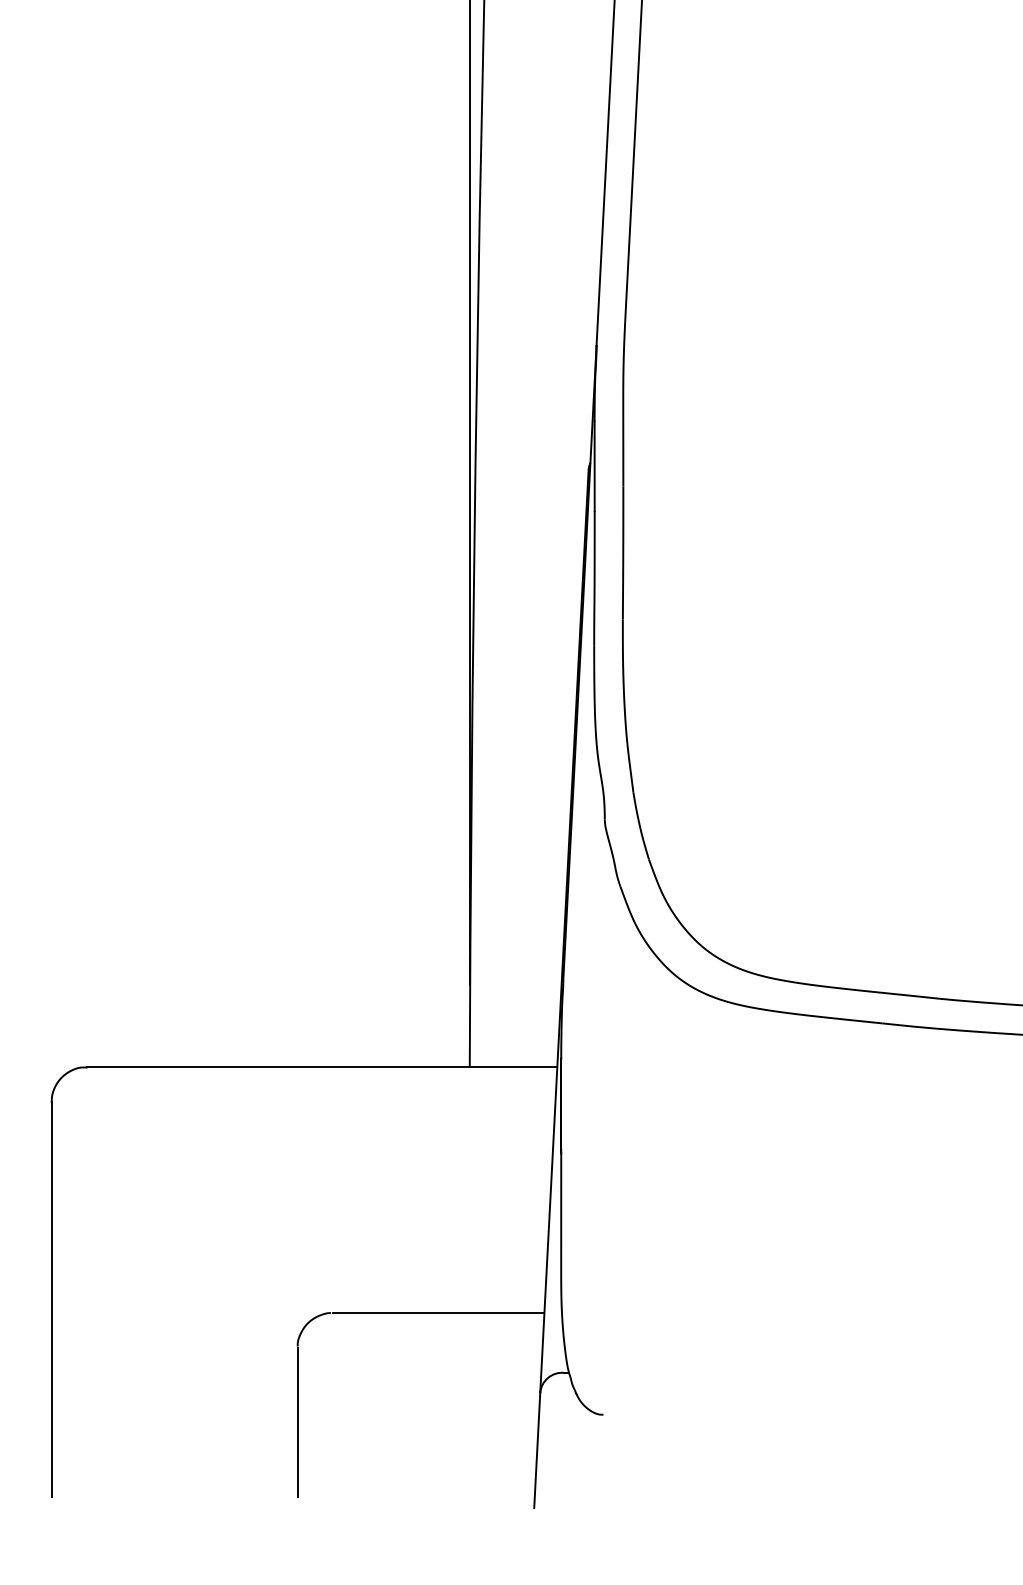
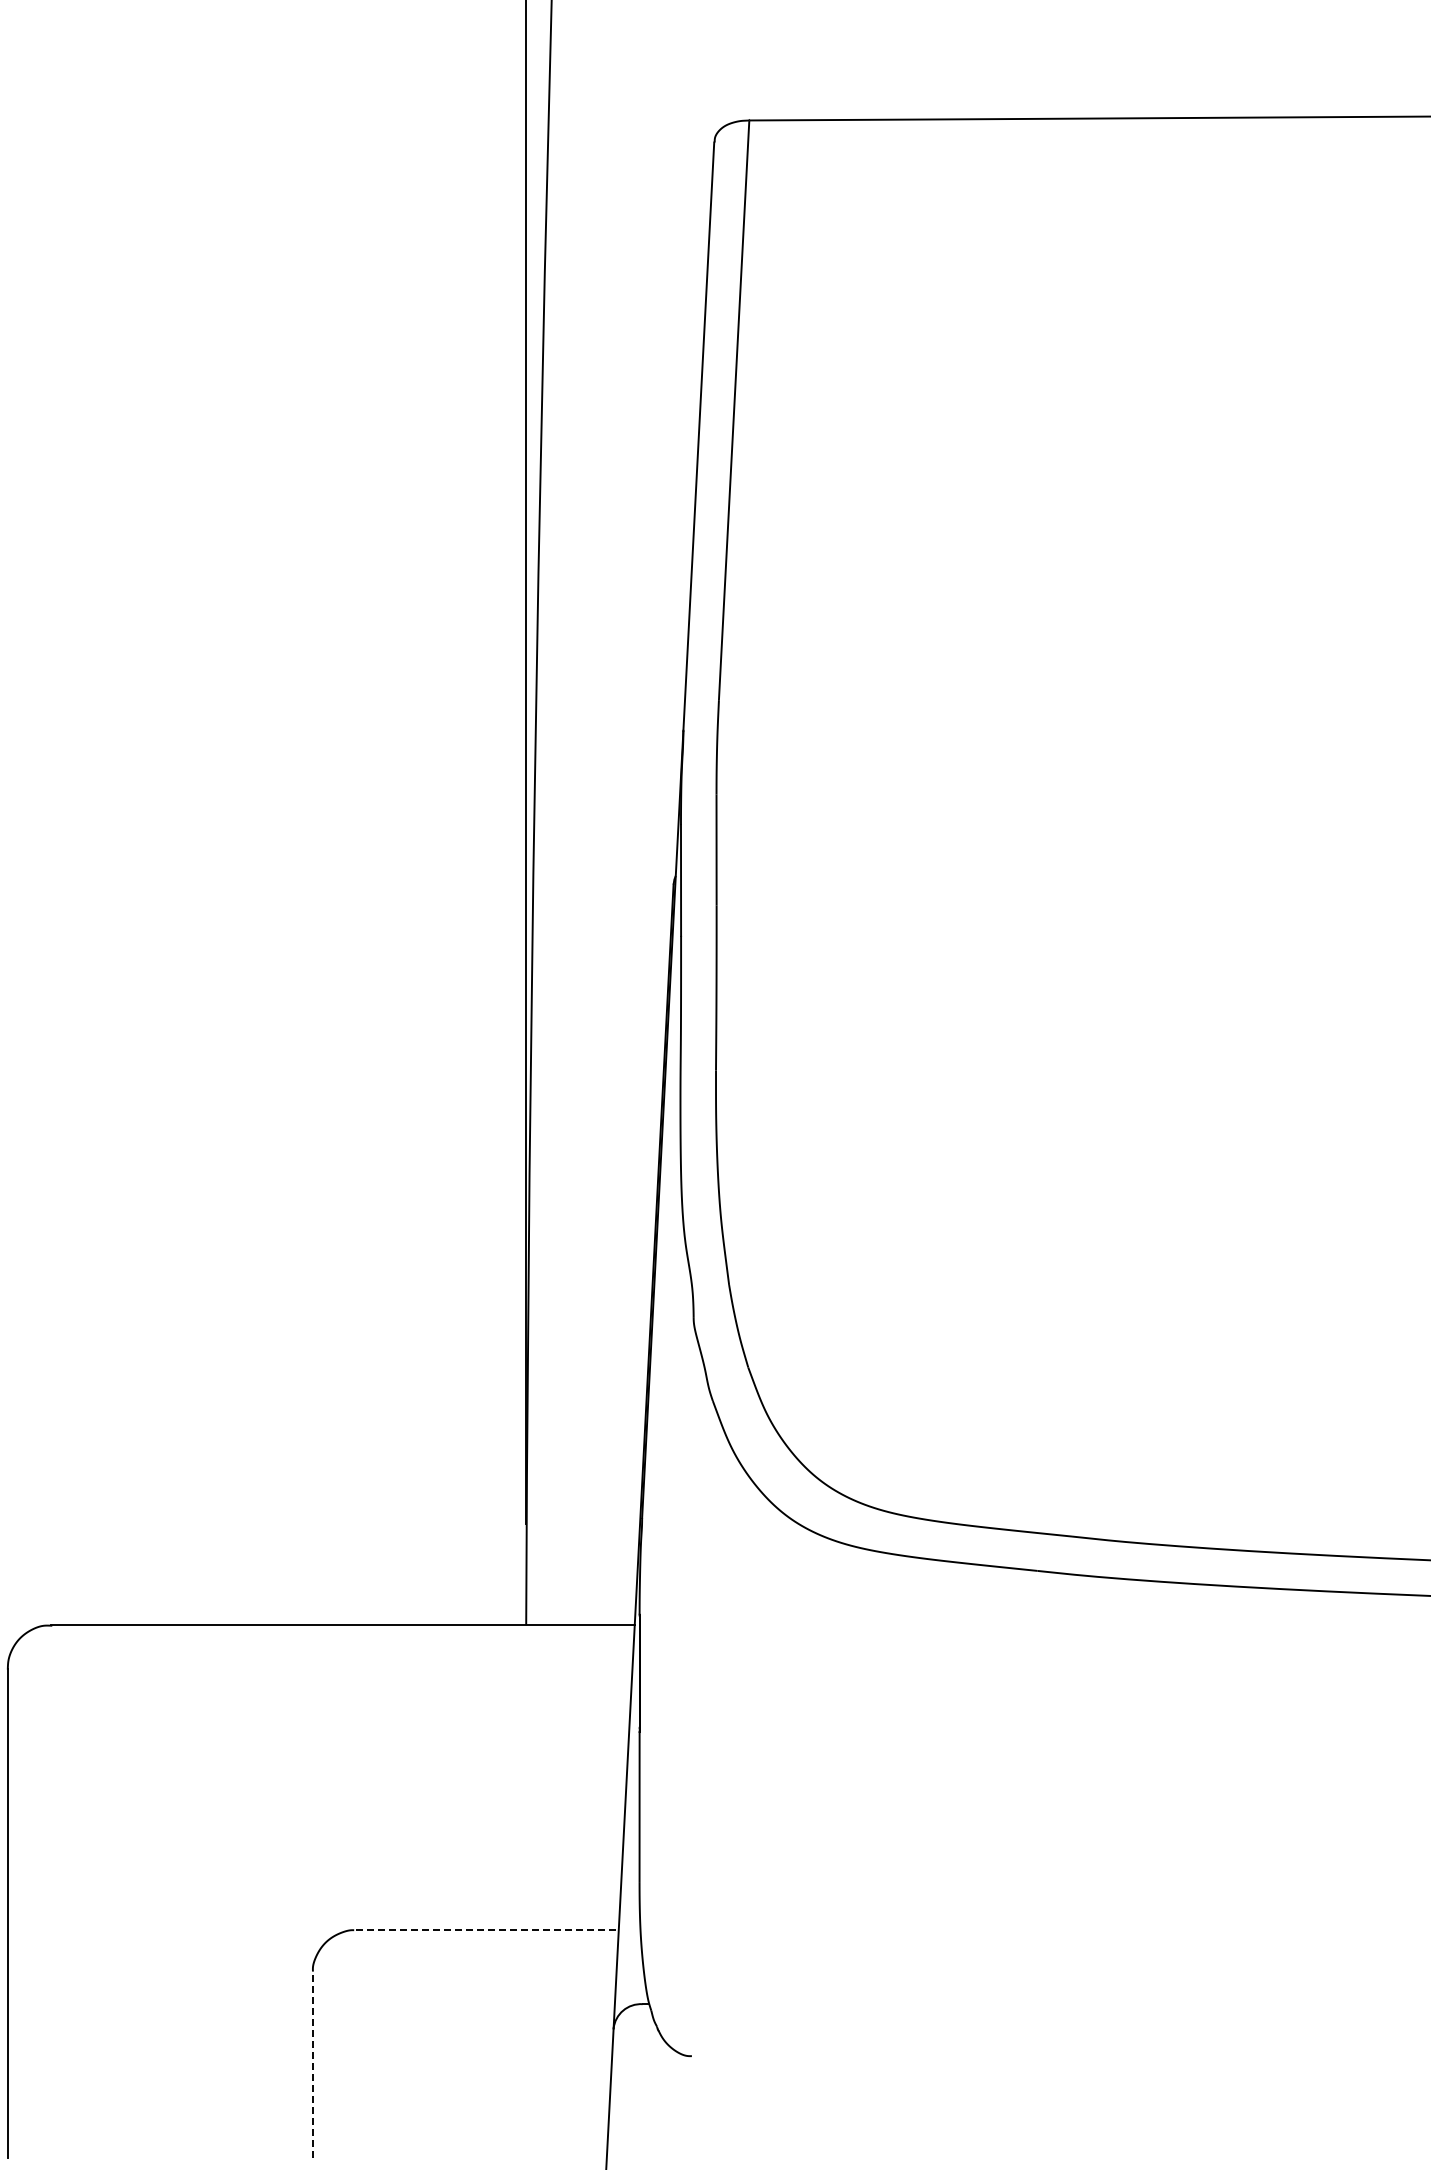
line: (439, 1313) -> (488, 1930), solid -> dashed
line: (297, 1422) -> (312, 2065), solid -> dashed

